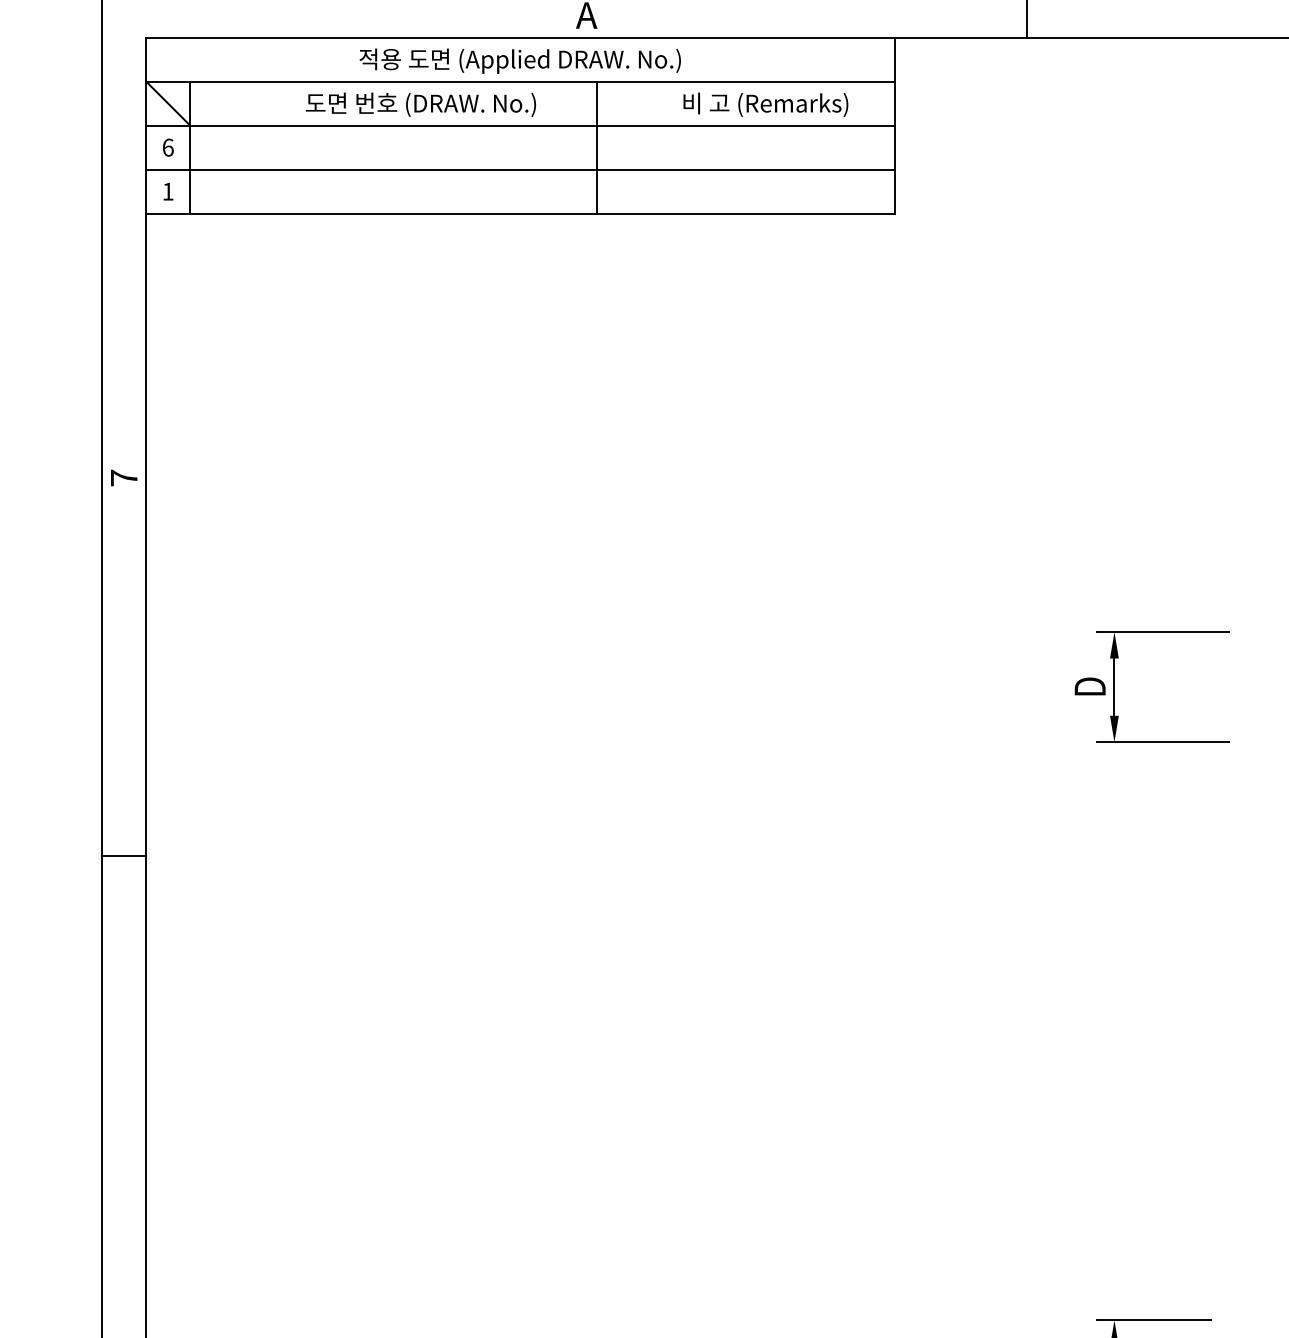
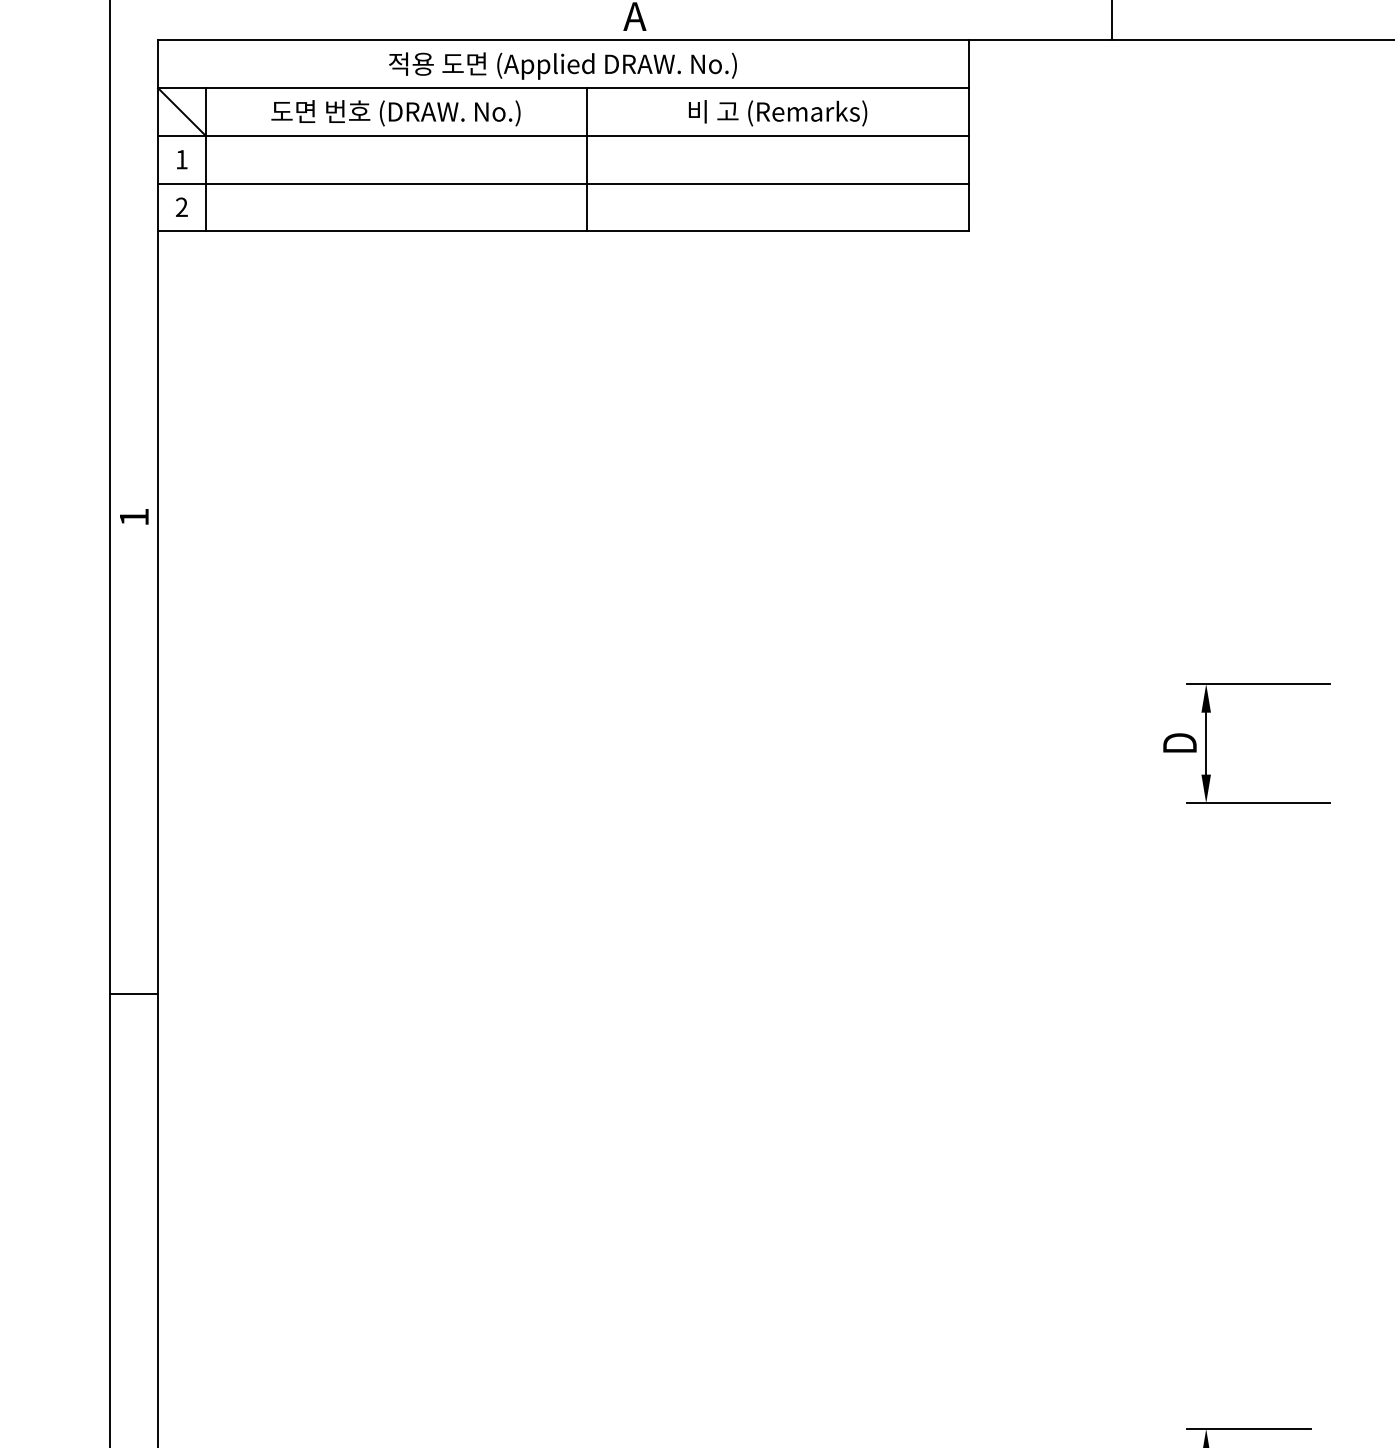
text: (420, 104) -> (395, 112), moved
text: (765, 104) -> (777, 112), moved
text: (168, 147) -> (182, 159), 6 -> 1
line: (596, 147) -> (587, 159), moved
text: (167, 191) -> (181, 207), 1 -> 2
text: (124, 477) -> (134, 516), 7 -> 1
line: (124, 856) -> (134, 994), moved

